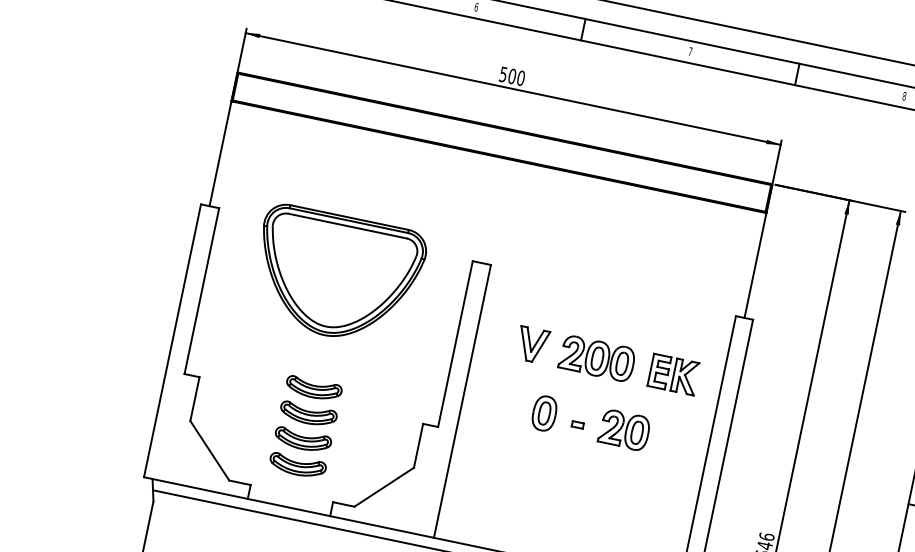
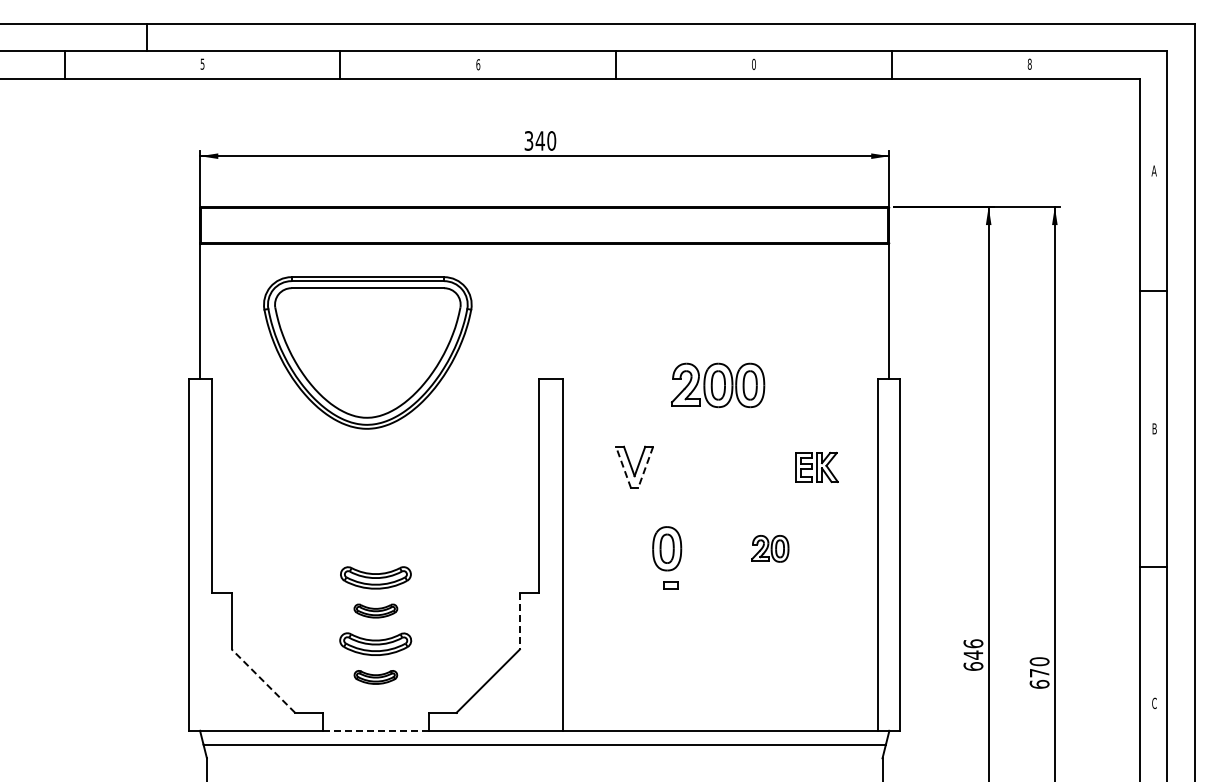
text: (690, 51) -> (753, 64), 7 -> 0
text: (507, 75) -> (534, 140), 500 -> 340
part: (337, 275) -> (367, 352), moved
line: (523, 343) -> (623, 467), solid -> dashed
line: (540, 346) -> (645, 467), solid -> dashed
part: (597, 358) -> (718, 385), moved
part: (673, 374) -> (816, 467), size x0.7
part: (308, 414) -> (375, 610), size x0.6
part: (577, 424) -> (670, 585), moved
part: (624, 430) -> (770, 548), size x0.6
line: (418, 446) -> (519, 621), solid -> dashed
line: (209, 451) -> (263, 681), solid -> dashed
part: (297, 466) -> (375, 677), size x0.6
line: (289, 507) -> (376, 730), solid -> dashed

